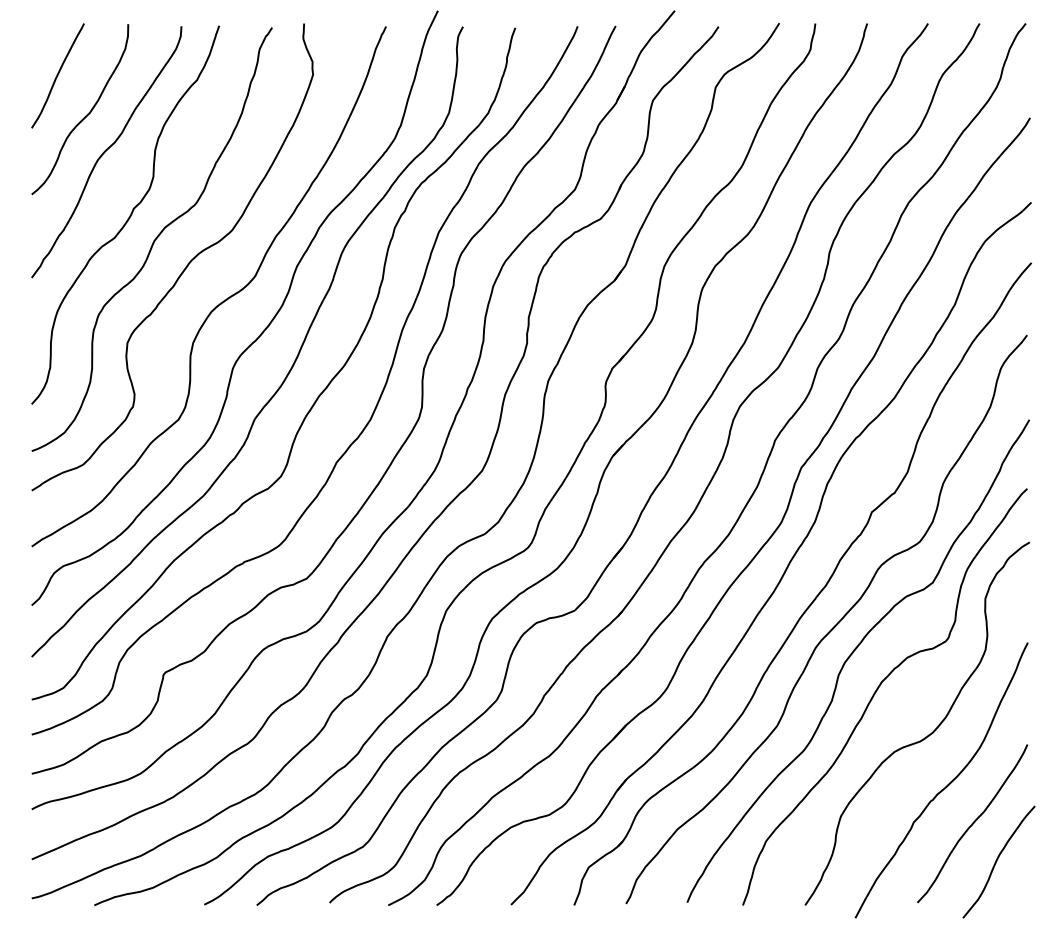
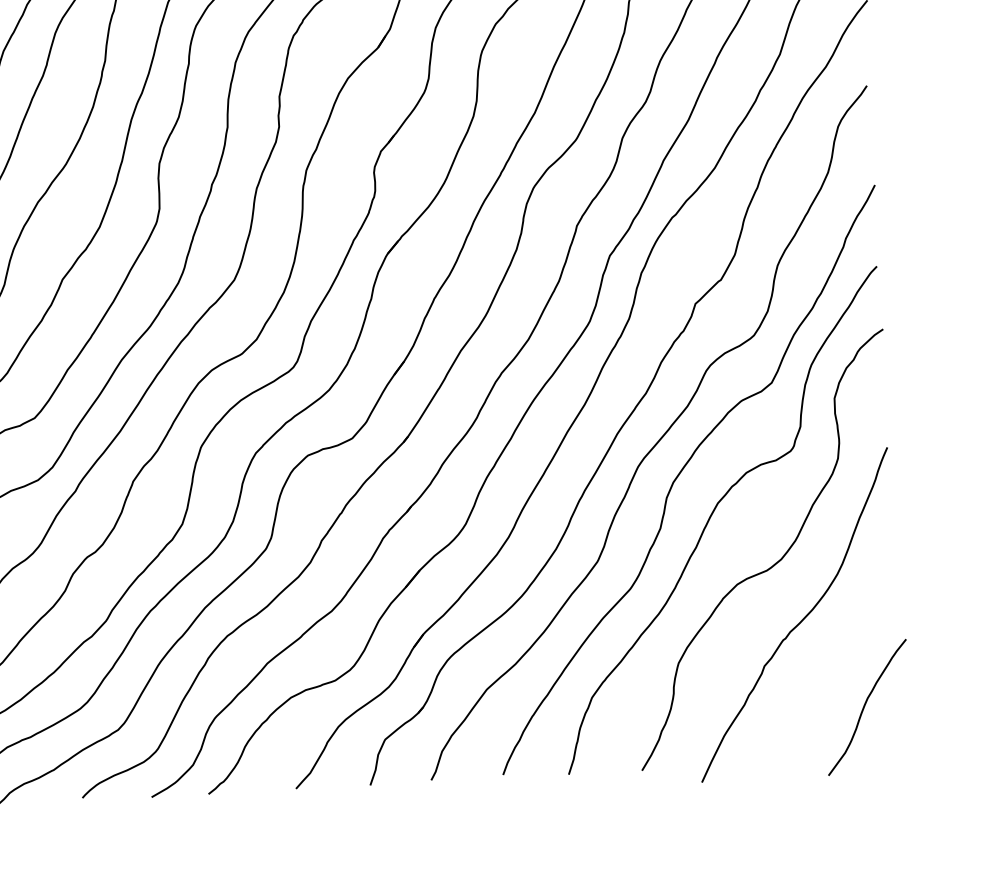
curve: (972, 823) -> (833, 663), removed

